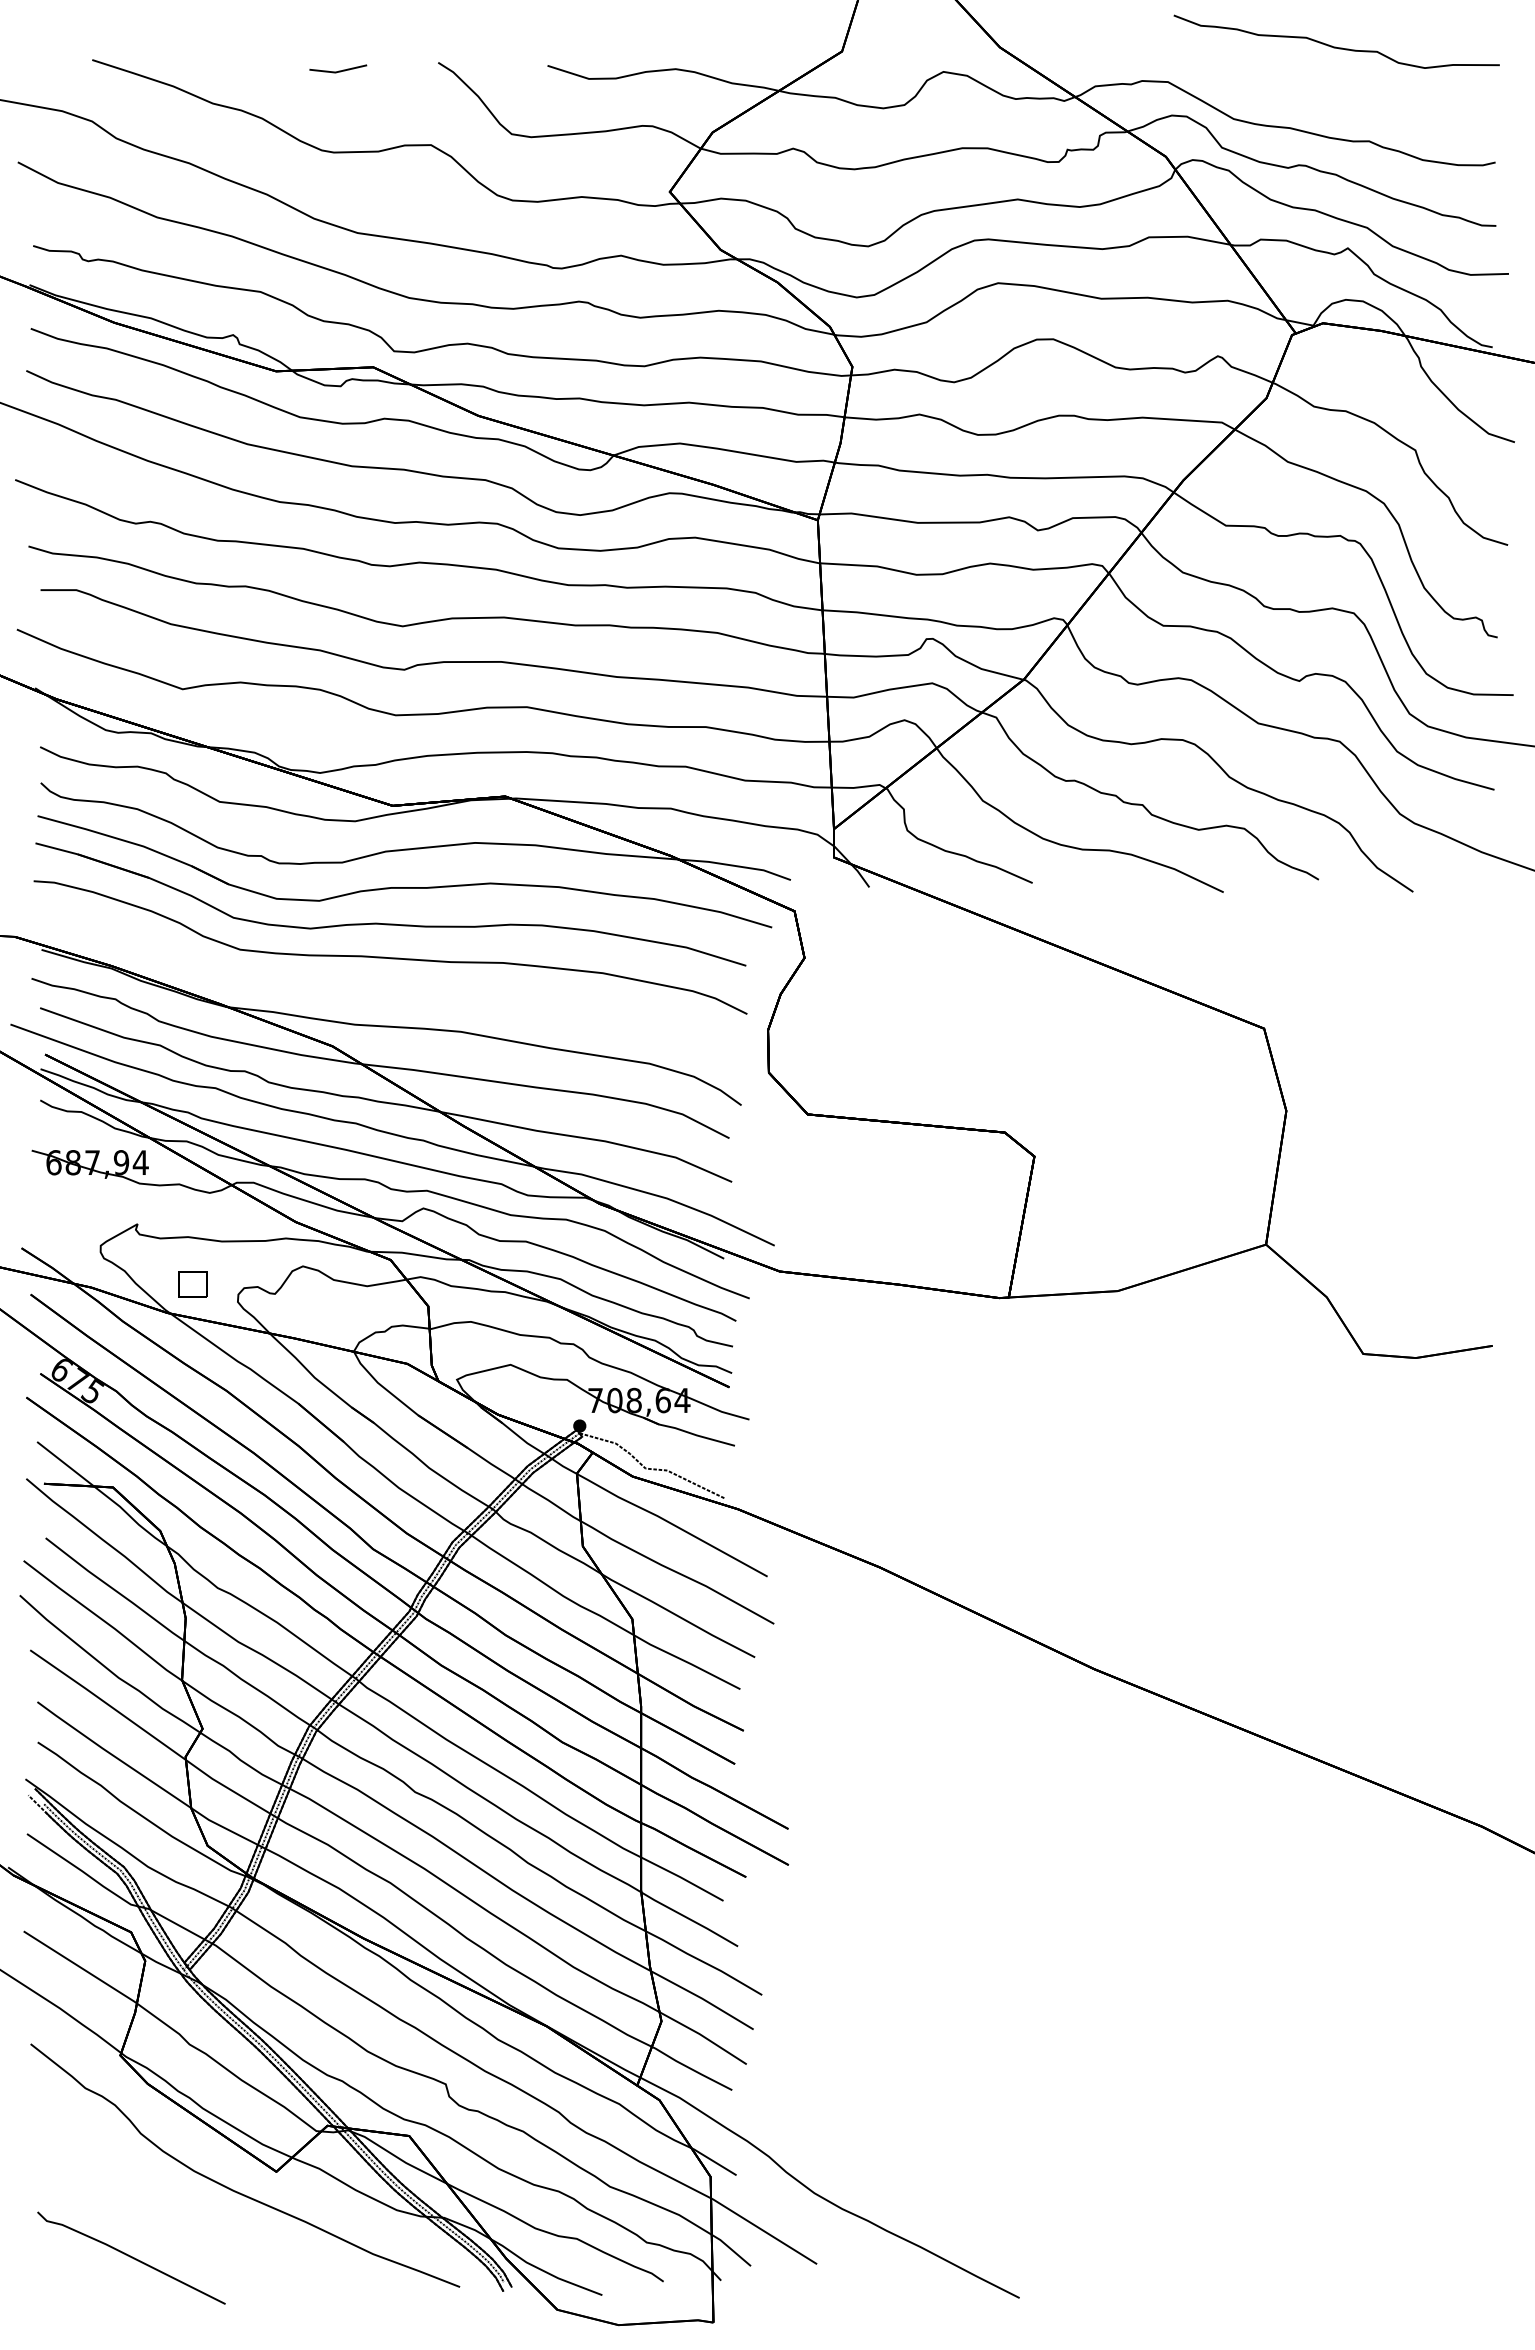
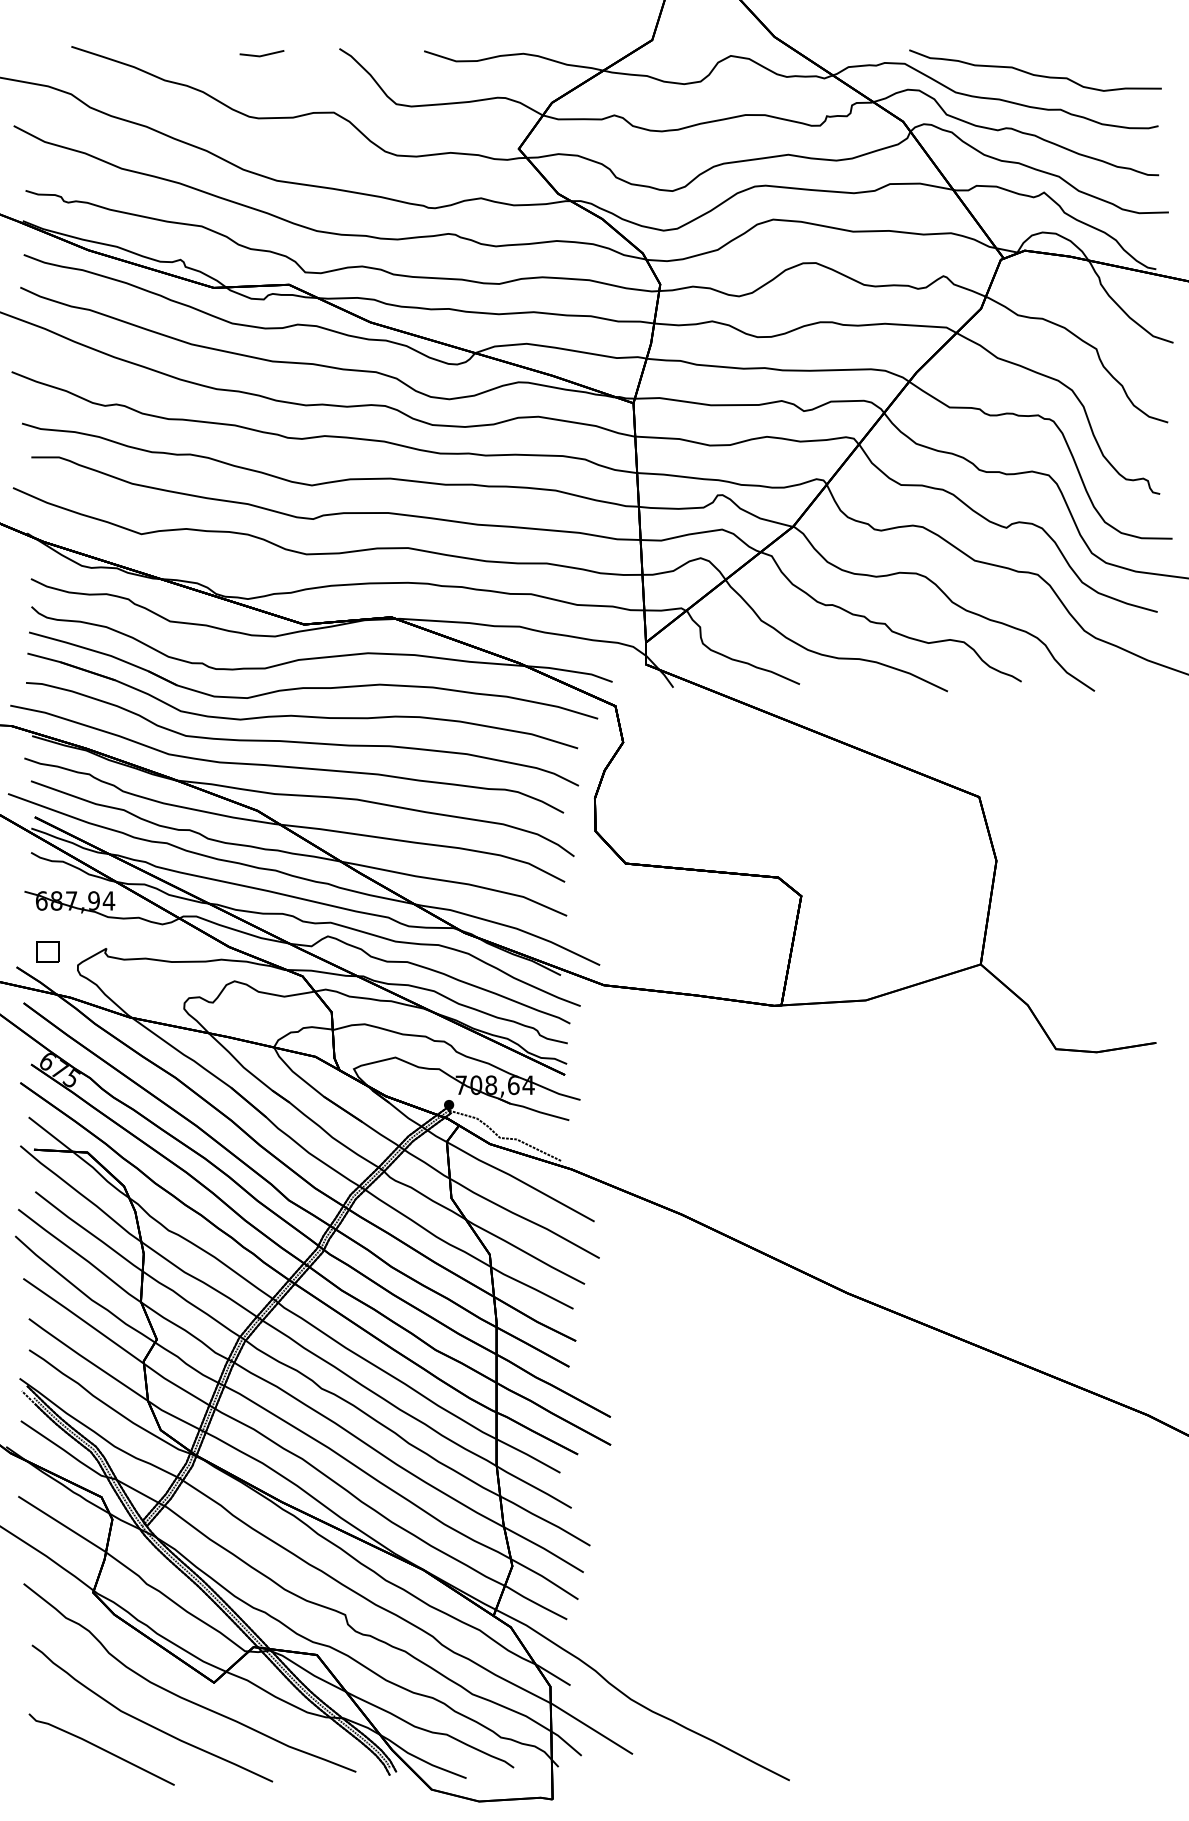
part: (1336, 41) -> (1035, 70), moved
curve: (370, 988) -> (286, 766), added
part: (192, 1284) -> (47, 951), moved
curve: (189, 2223) -> (146, 1722), added

